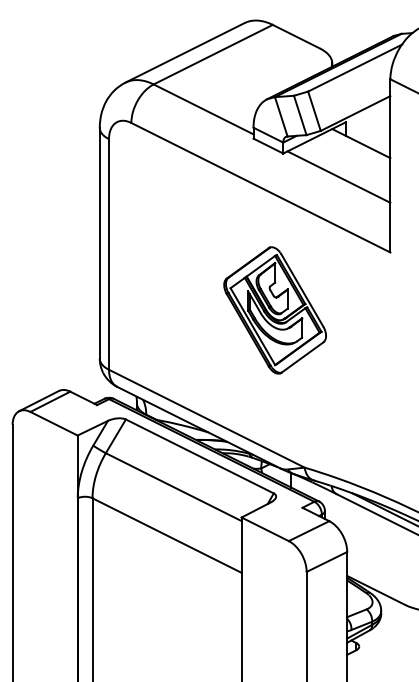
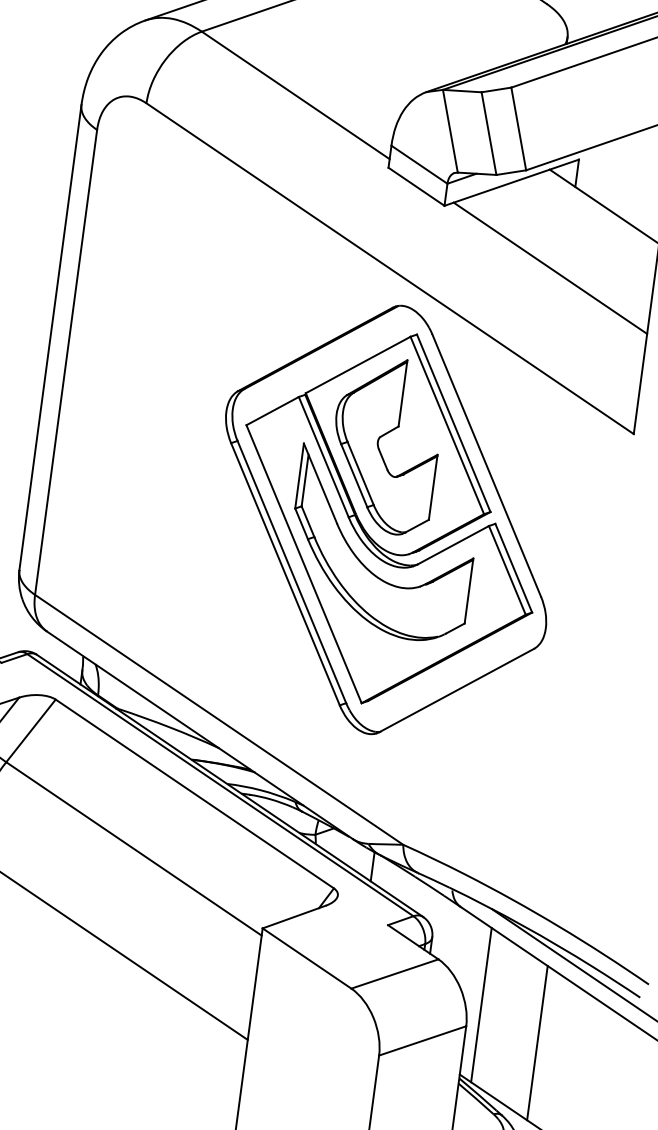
part: (274, 310) -> (384, 519), size x1.67
line: (353, 540) -> (481, 1004), added
line: (383, 555) -> (538, 1043), added

